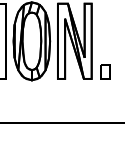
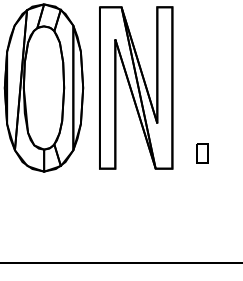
part: (105, 71) -> (202, 152), size x0.6

